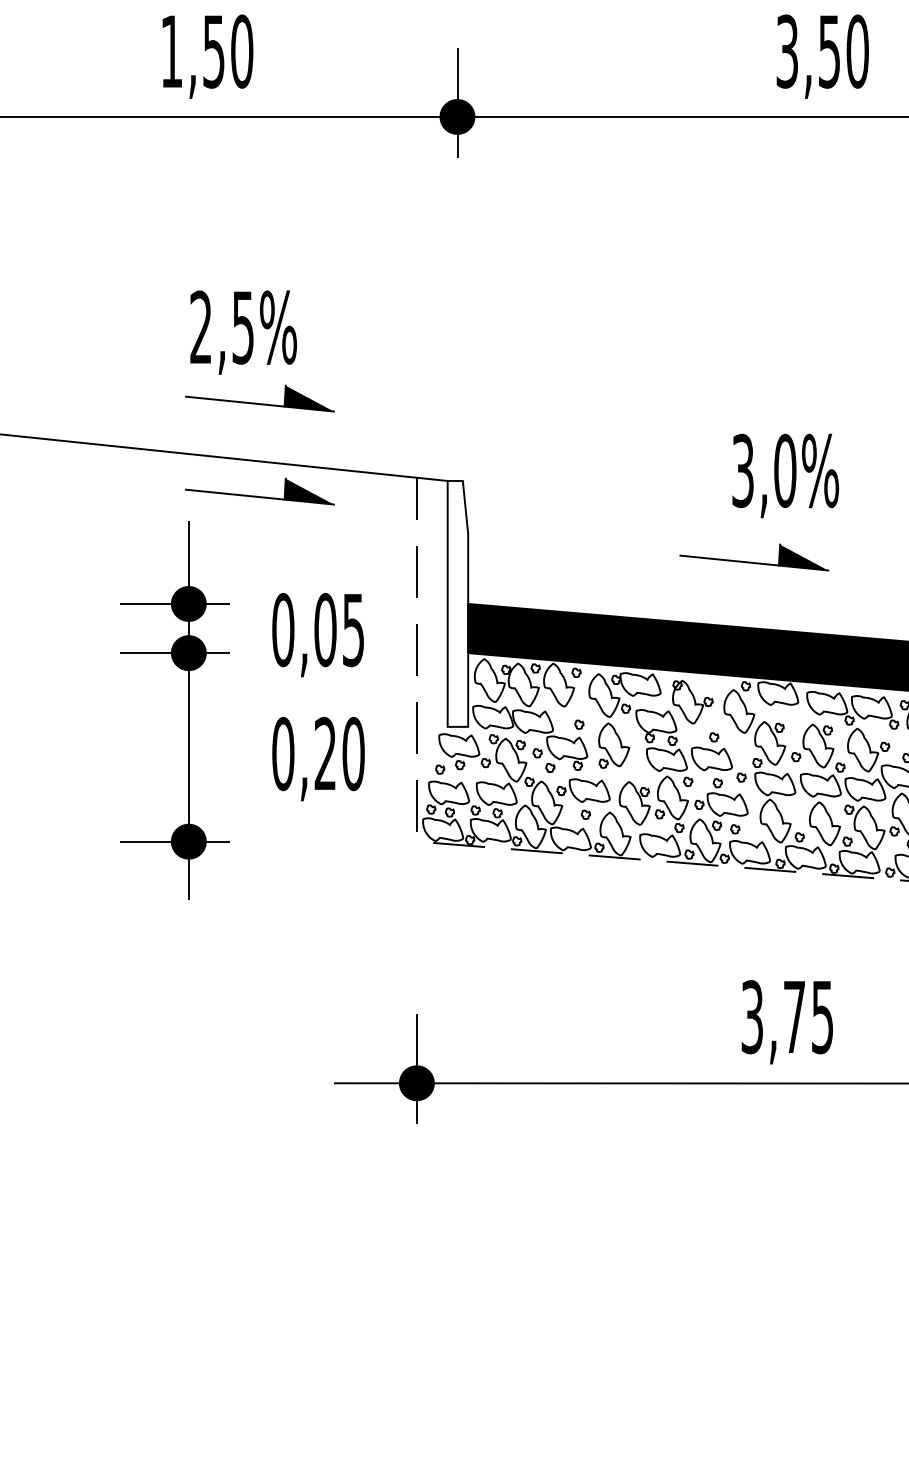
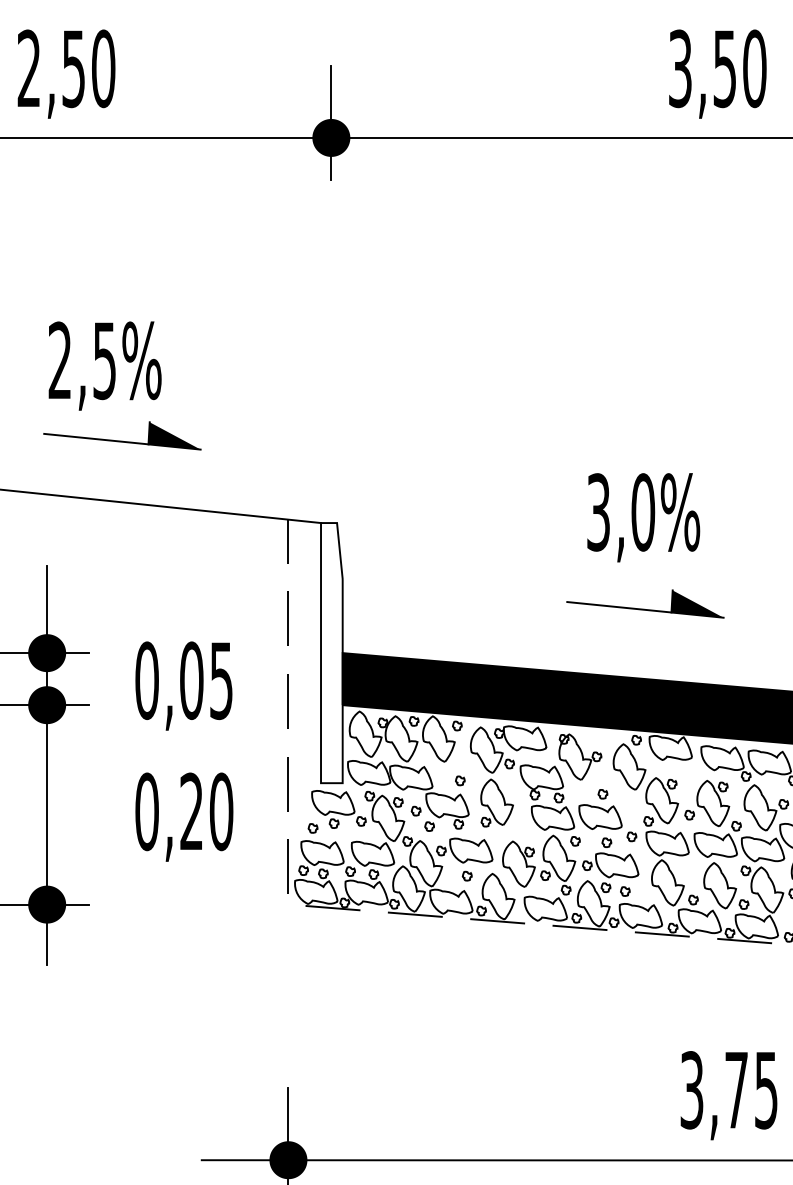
text: (171, 50) -> (28, 67), 1,50 -> 2,50
text: (785, 475) -> (643, 517), moved
part: (259, 491) -> (121, 534), removed
text: (786, 1022) -> (728, 1095), moved

